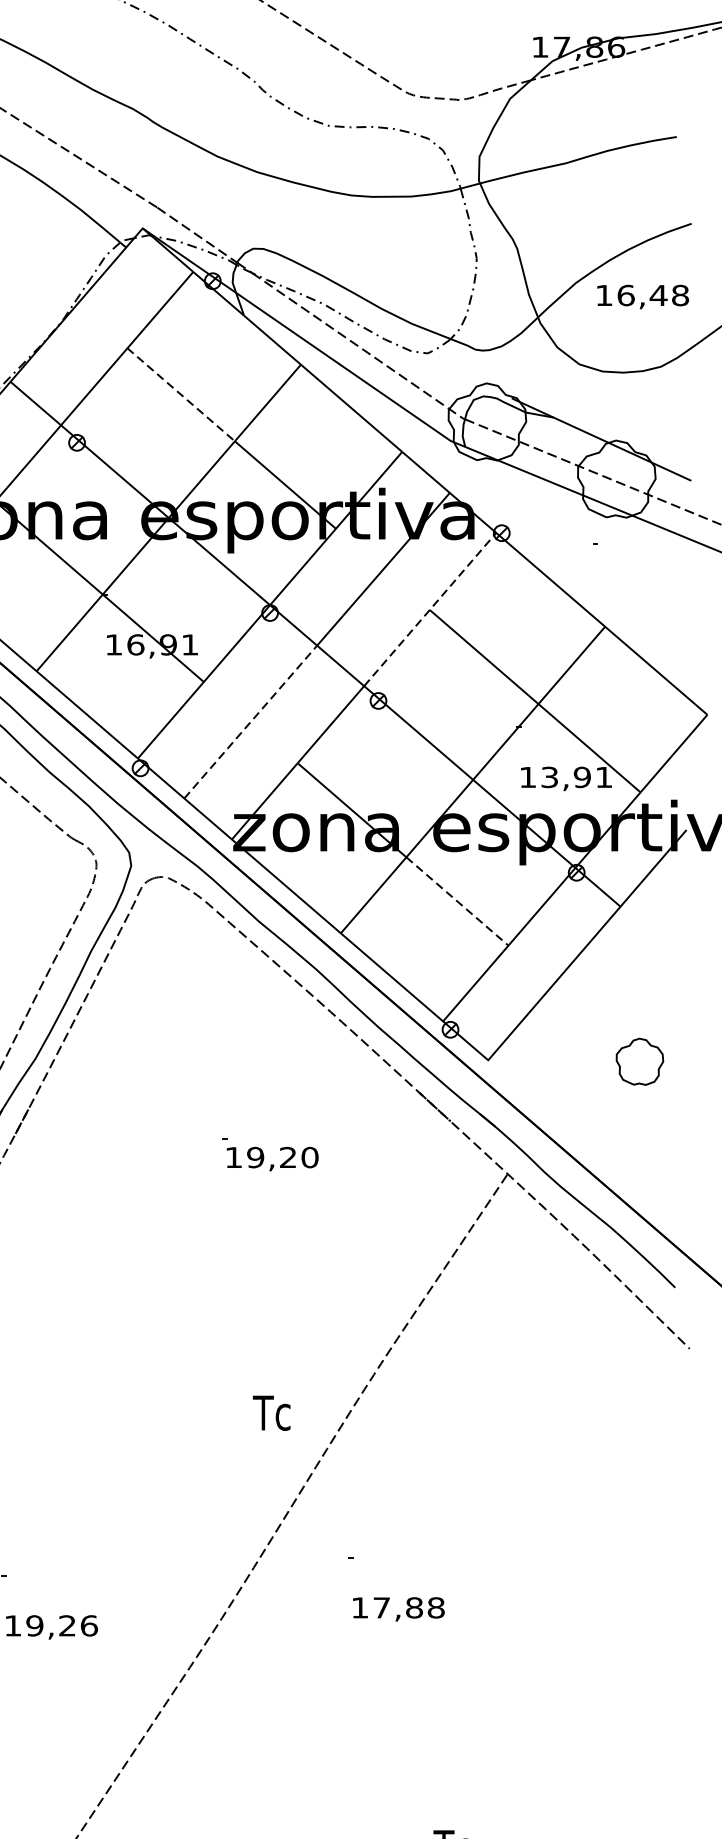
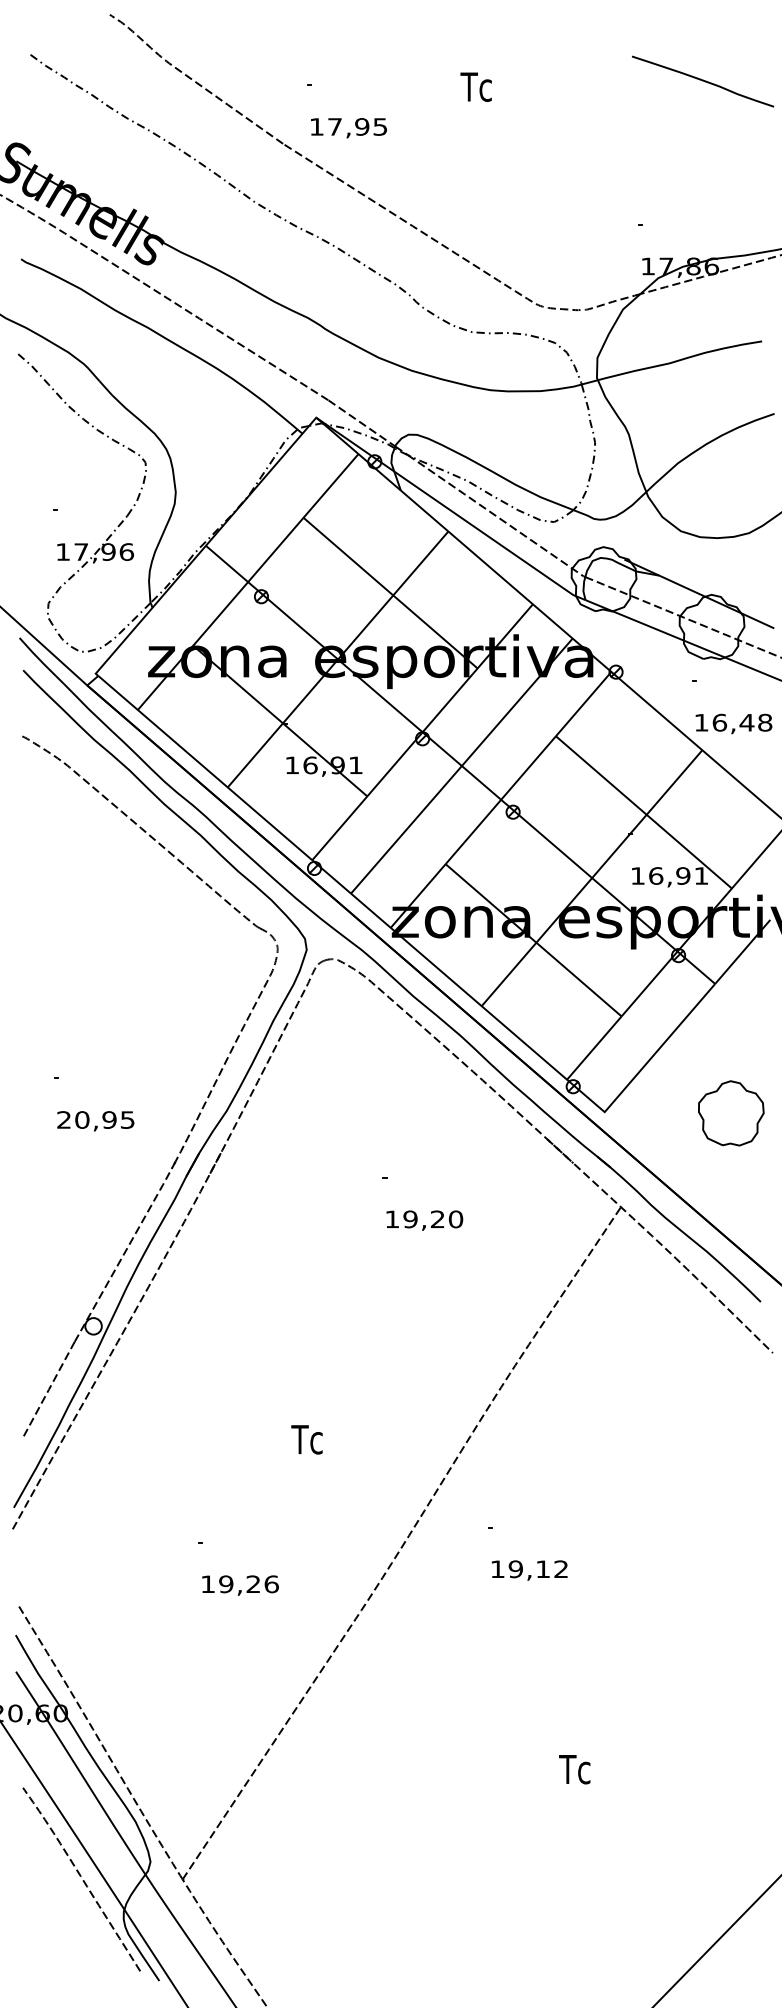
text: (642, 296) -> (733, 723), moved
line: (181, 394) -> (348, 556), dashed -> solid
line: (430, 609) -> (556, 735), dashed -> solid
line: (250, 721) -> (406, 829), dashed -> solid
text: (550, 776) -> (656, 875), 13,91 -> 16,91
line: (458, 901) -> (579, 979), dashed -> solid
part: (640, 1061) -> (731, 1113), size x1.67
text: (272, 1158) -> (424, 1220), moved
text: (271, 1412) -> (306, 1439), moved
text: (408, 1608) -> (538, 1569), 17,88 -> 19,12

